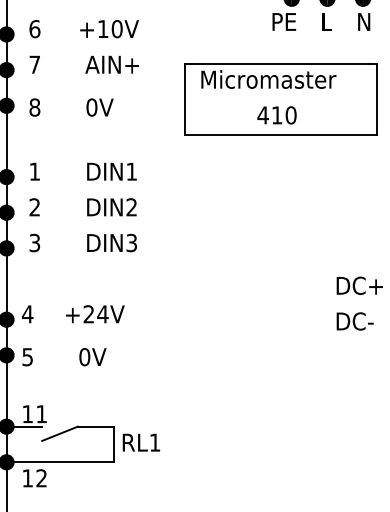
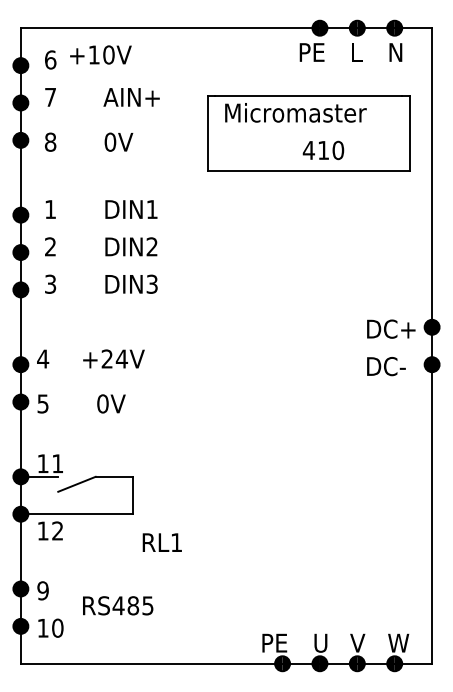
text: (109, 28) -> (100, 54), moved
text: (277, 115) -> (323, 150), moved
text: (140, 442) -> (161, 542), moved

